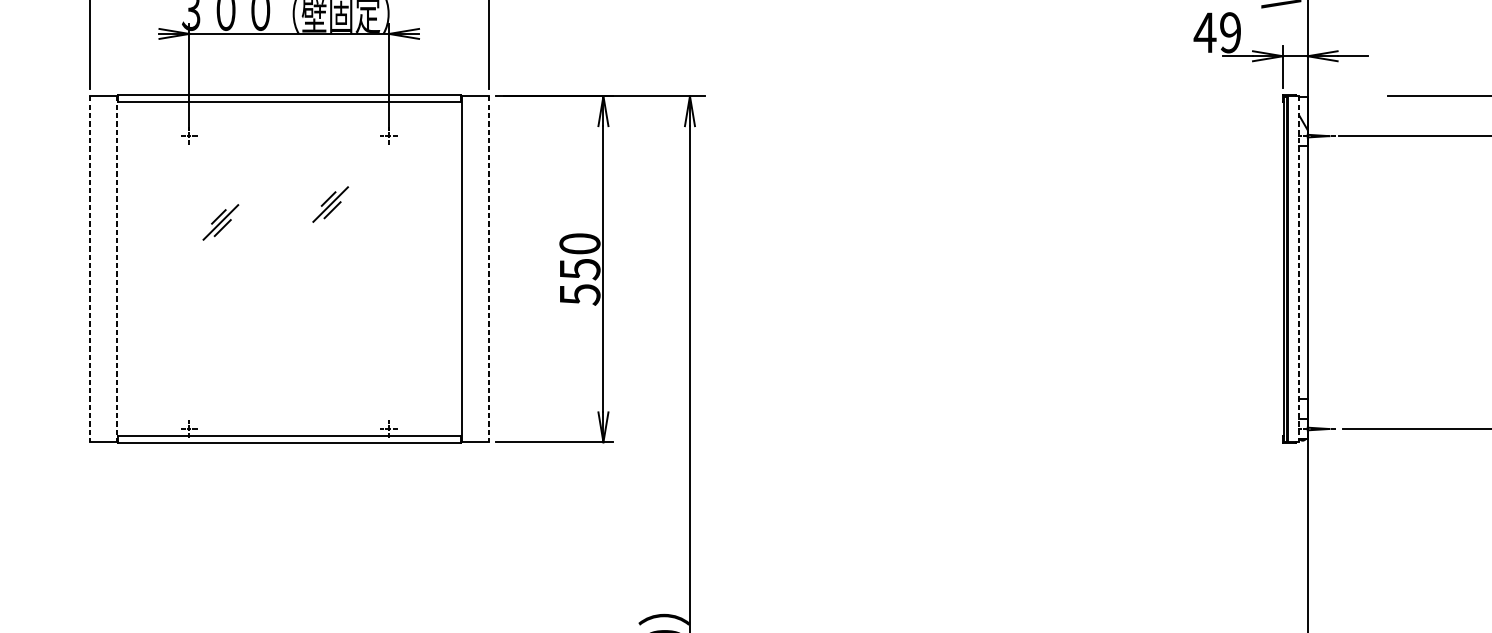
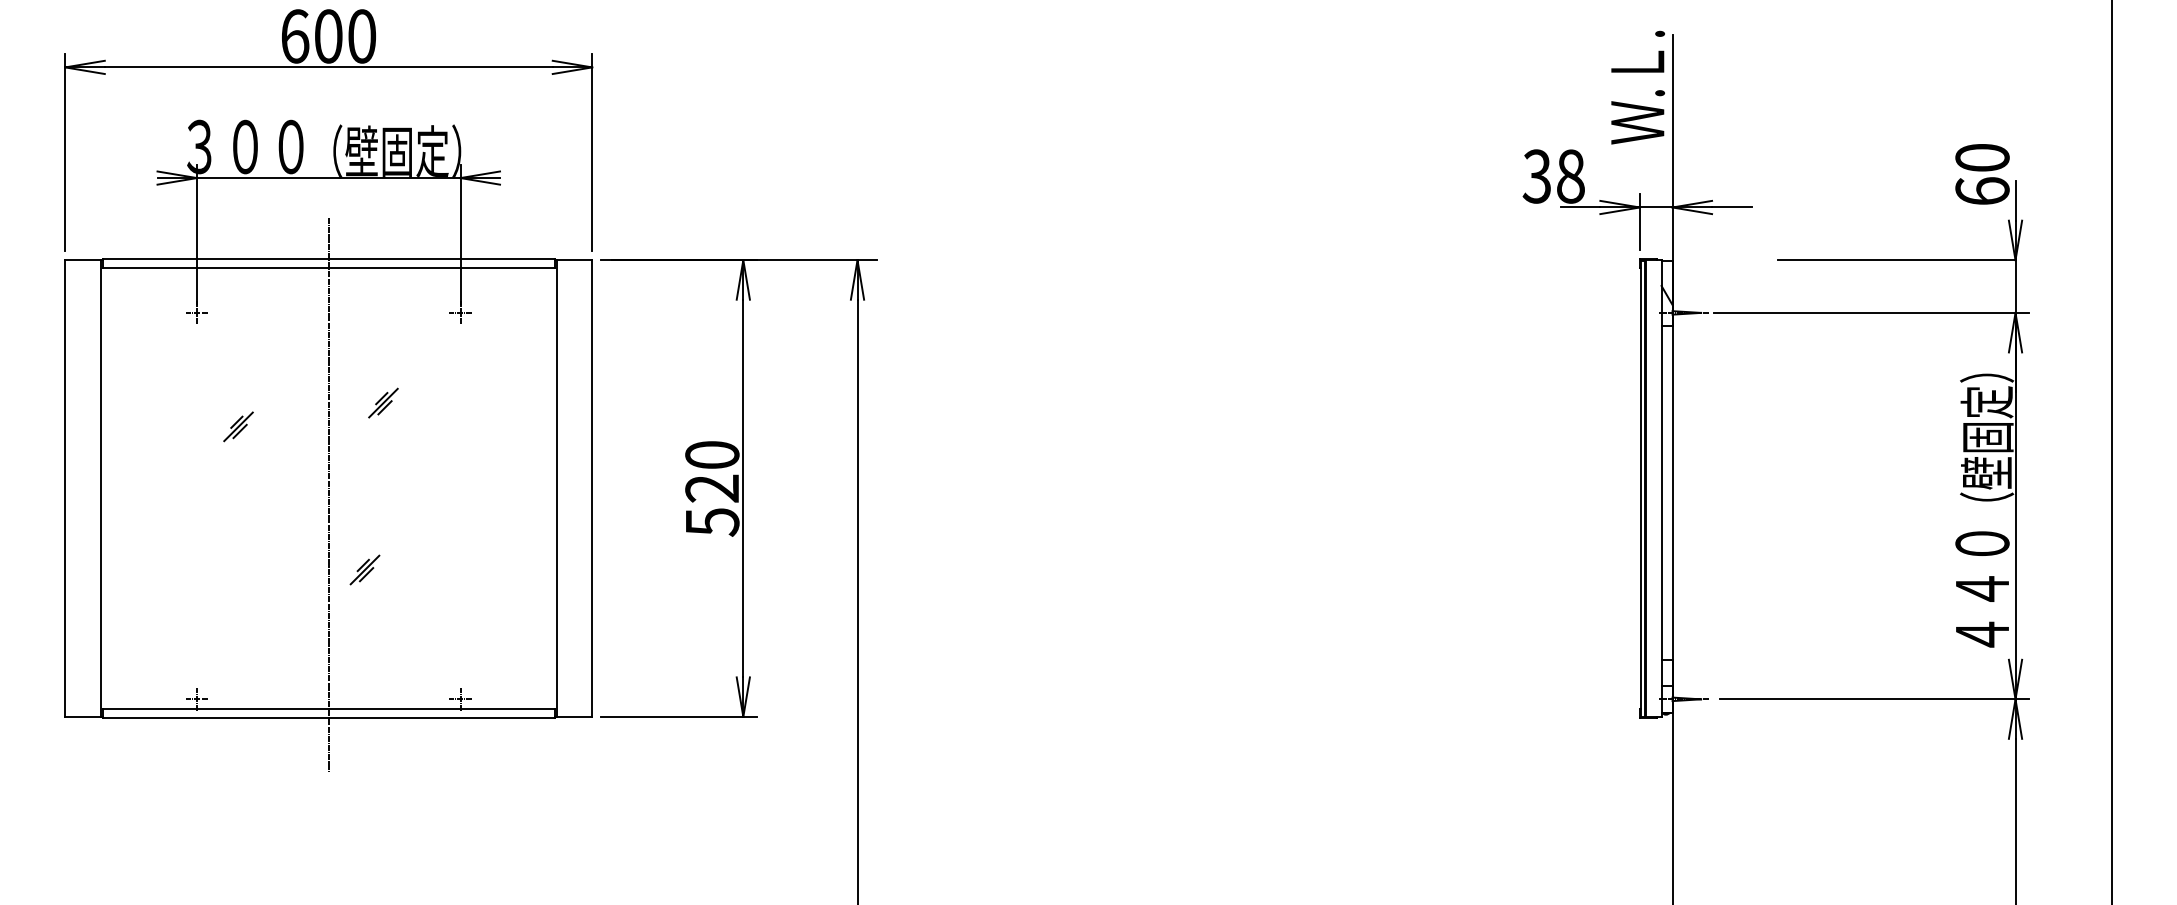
text: (1217, 32) -> (1553, 176), 49 -> 38
part: (330, 204) -> (383, 402), size x0.62
part: (220, 222) -> (238, 426), size x0.62
line: (89, 269) -> (65, 489), dashed -> solid
line: (116, 269) -> (100, 489), dashed -> solid
line: (489, 269) -> (592, 489), dashed -> solid
text: (580, 269) -> (712, 488), 550 -> 520
line: (1299, 269) -> (1661, 489), dashed -> solid
line: (289, 273) -> (328, 494), added
part: (316, 330) -> (364, 569), added

